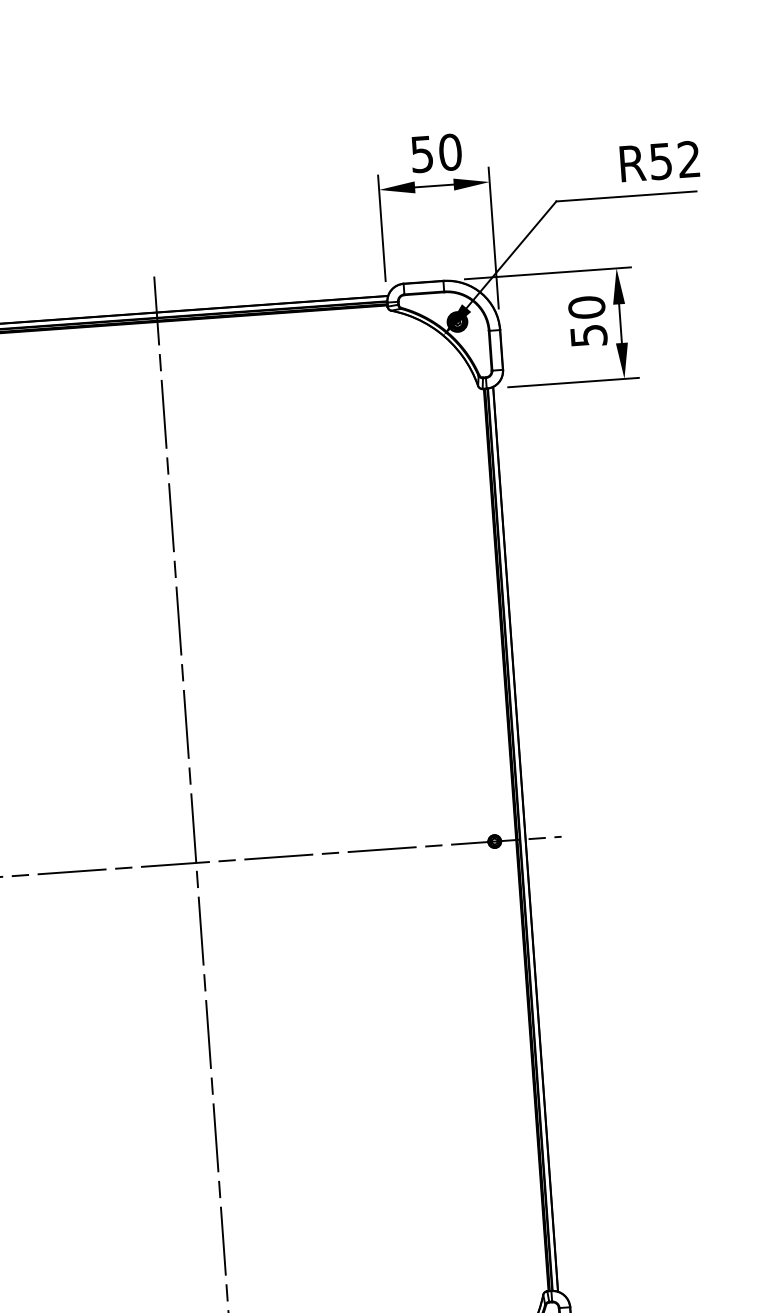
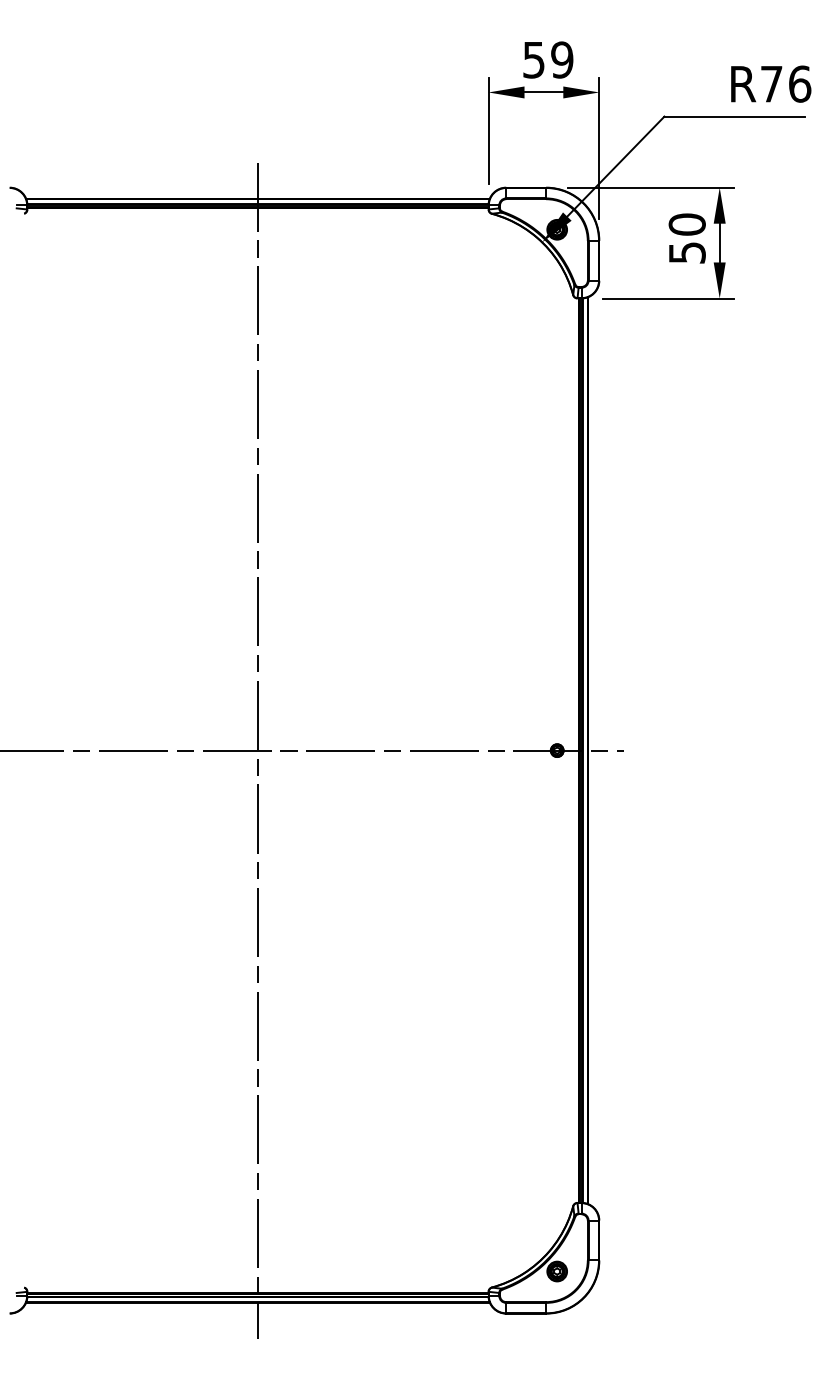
text: (450, 151) -> (562, 59), 50 -> 59
text: (675, 159) -> (786, 83), R52 -> R76

